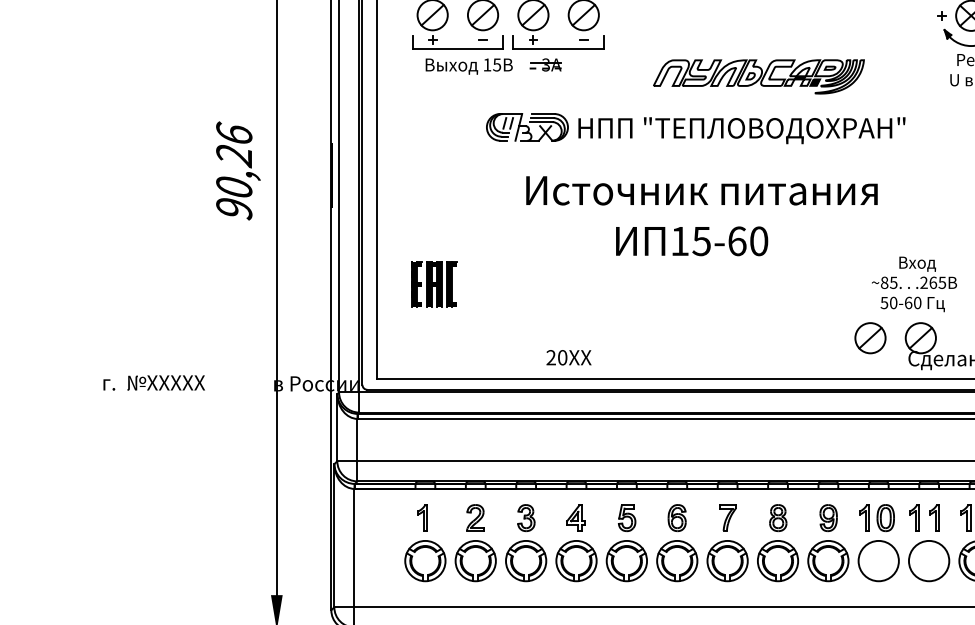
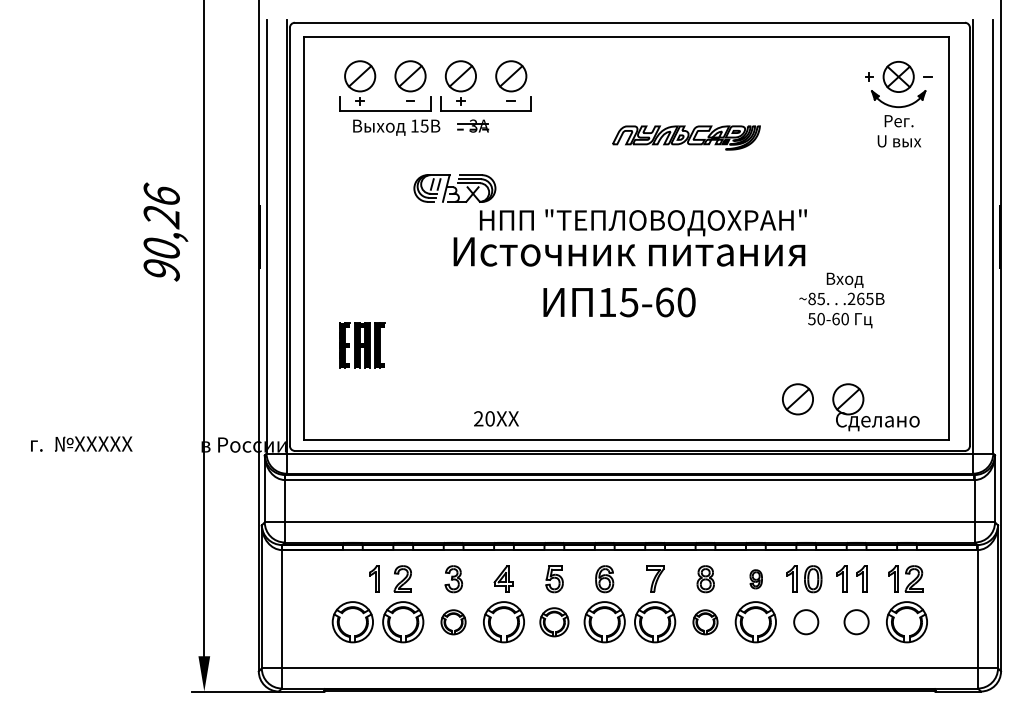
part: (759, 76) -> (686, 137), size x0.7
text: (742, 130) -> (643, 222), moved
text: (914, 284) -> (841, 300), moved
part: (423, 517) -> (374, 578), moved
part: (829, 518) -> (756, 579), size x0.7
part: (526, 561) -> (453, 622), size x0.6
part: (627, 561) -> (554, 622), size x0.7
part: (778, 561) -> (705, 622), size x0.6
circle: (879, 561) -> (806, 622), size x0.6
circle: (929, 561) -> (856, 622), size x0.6

